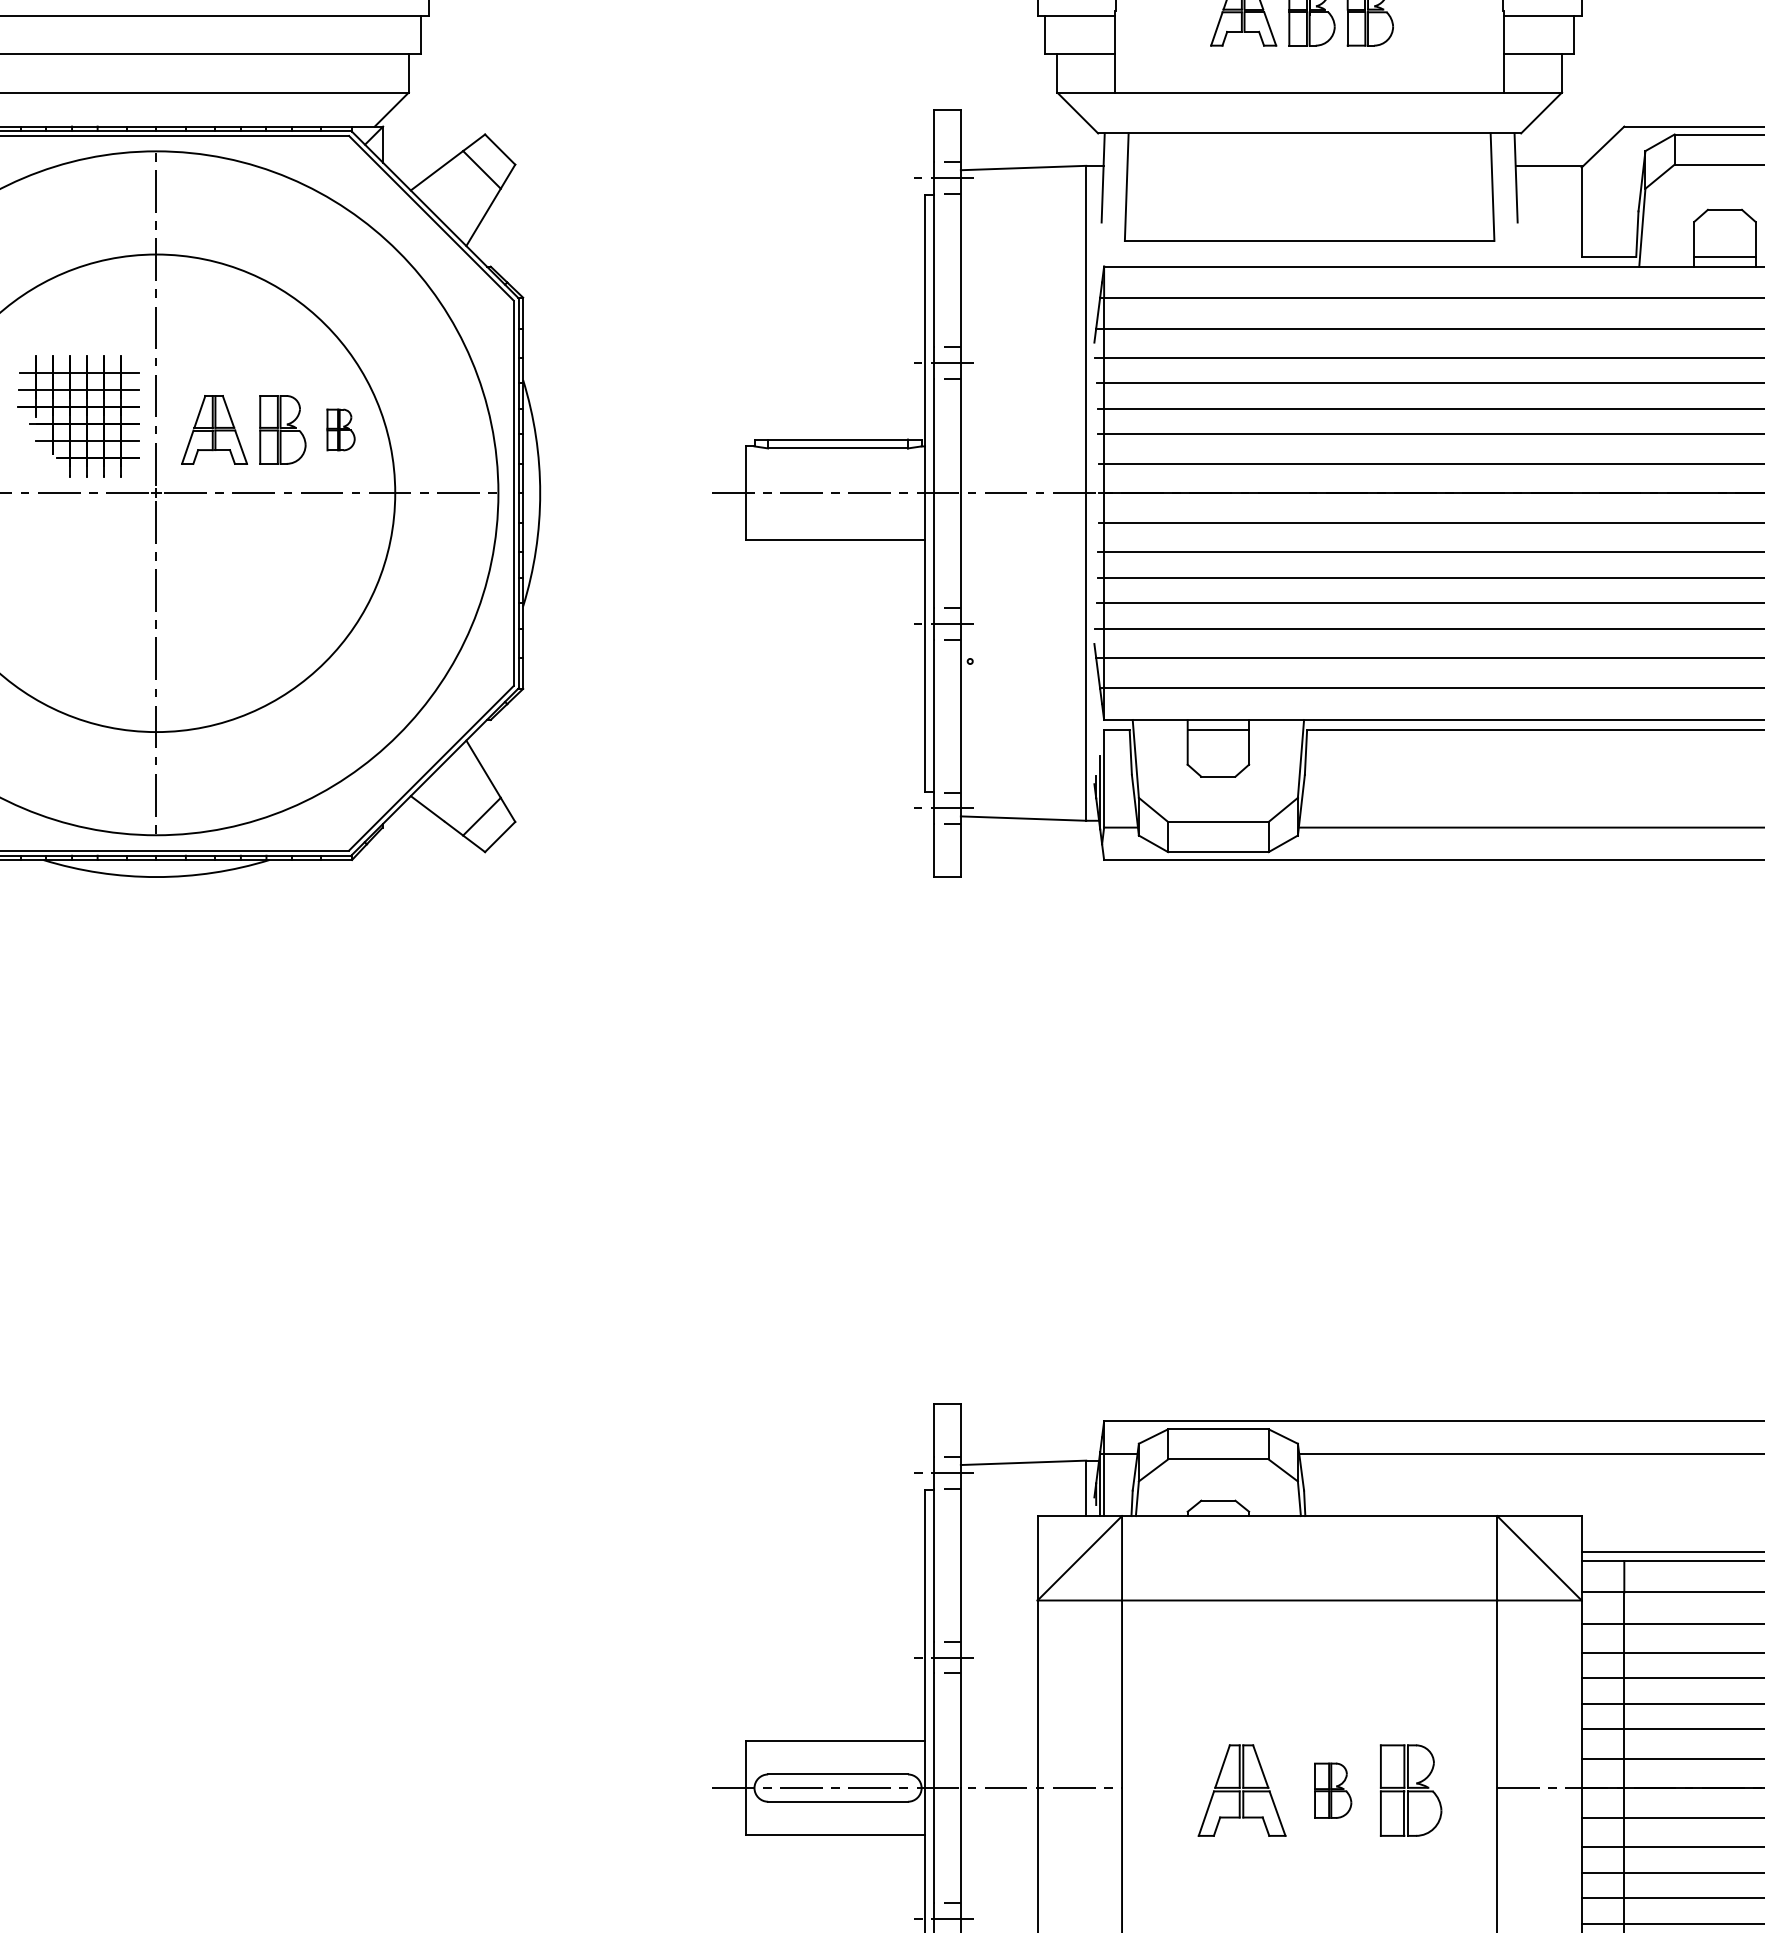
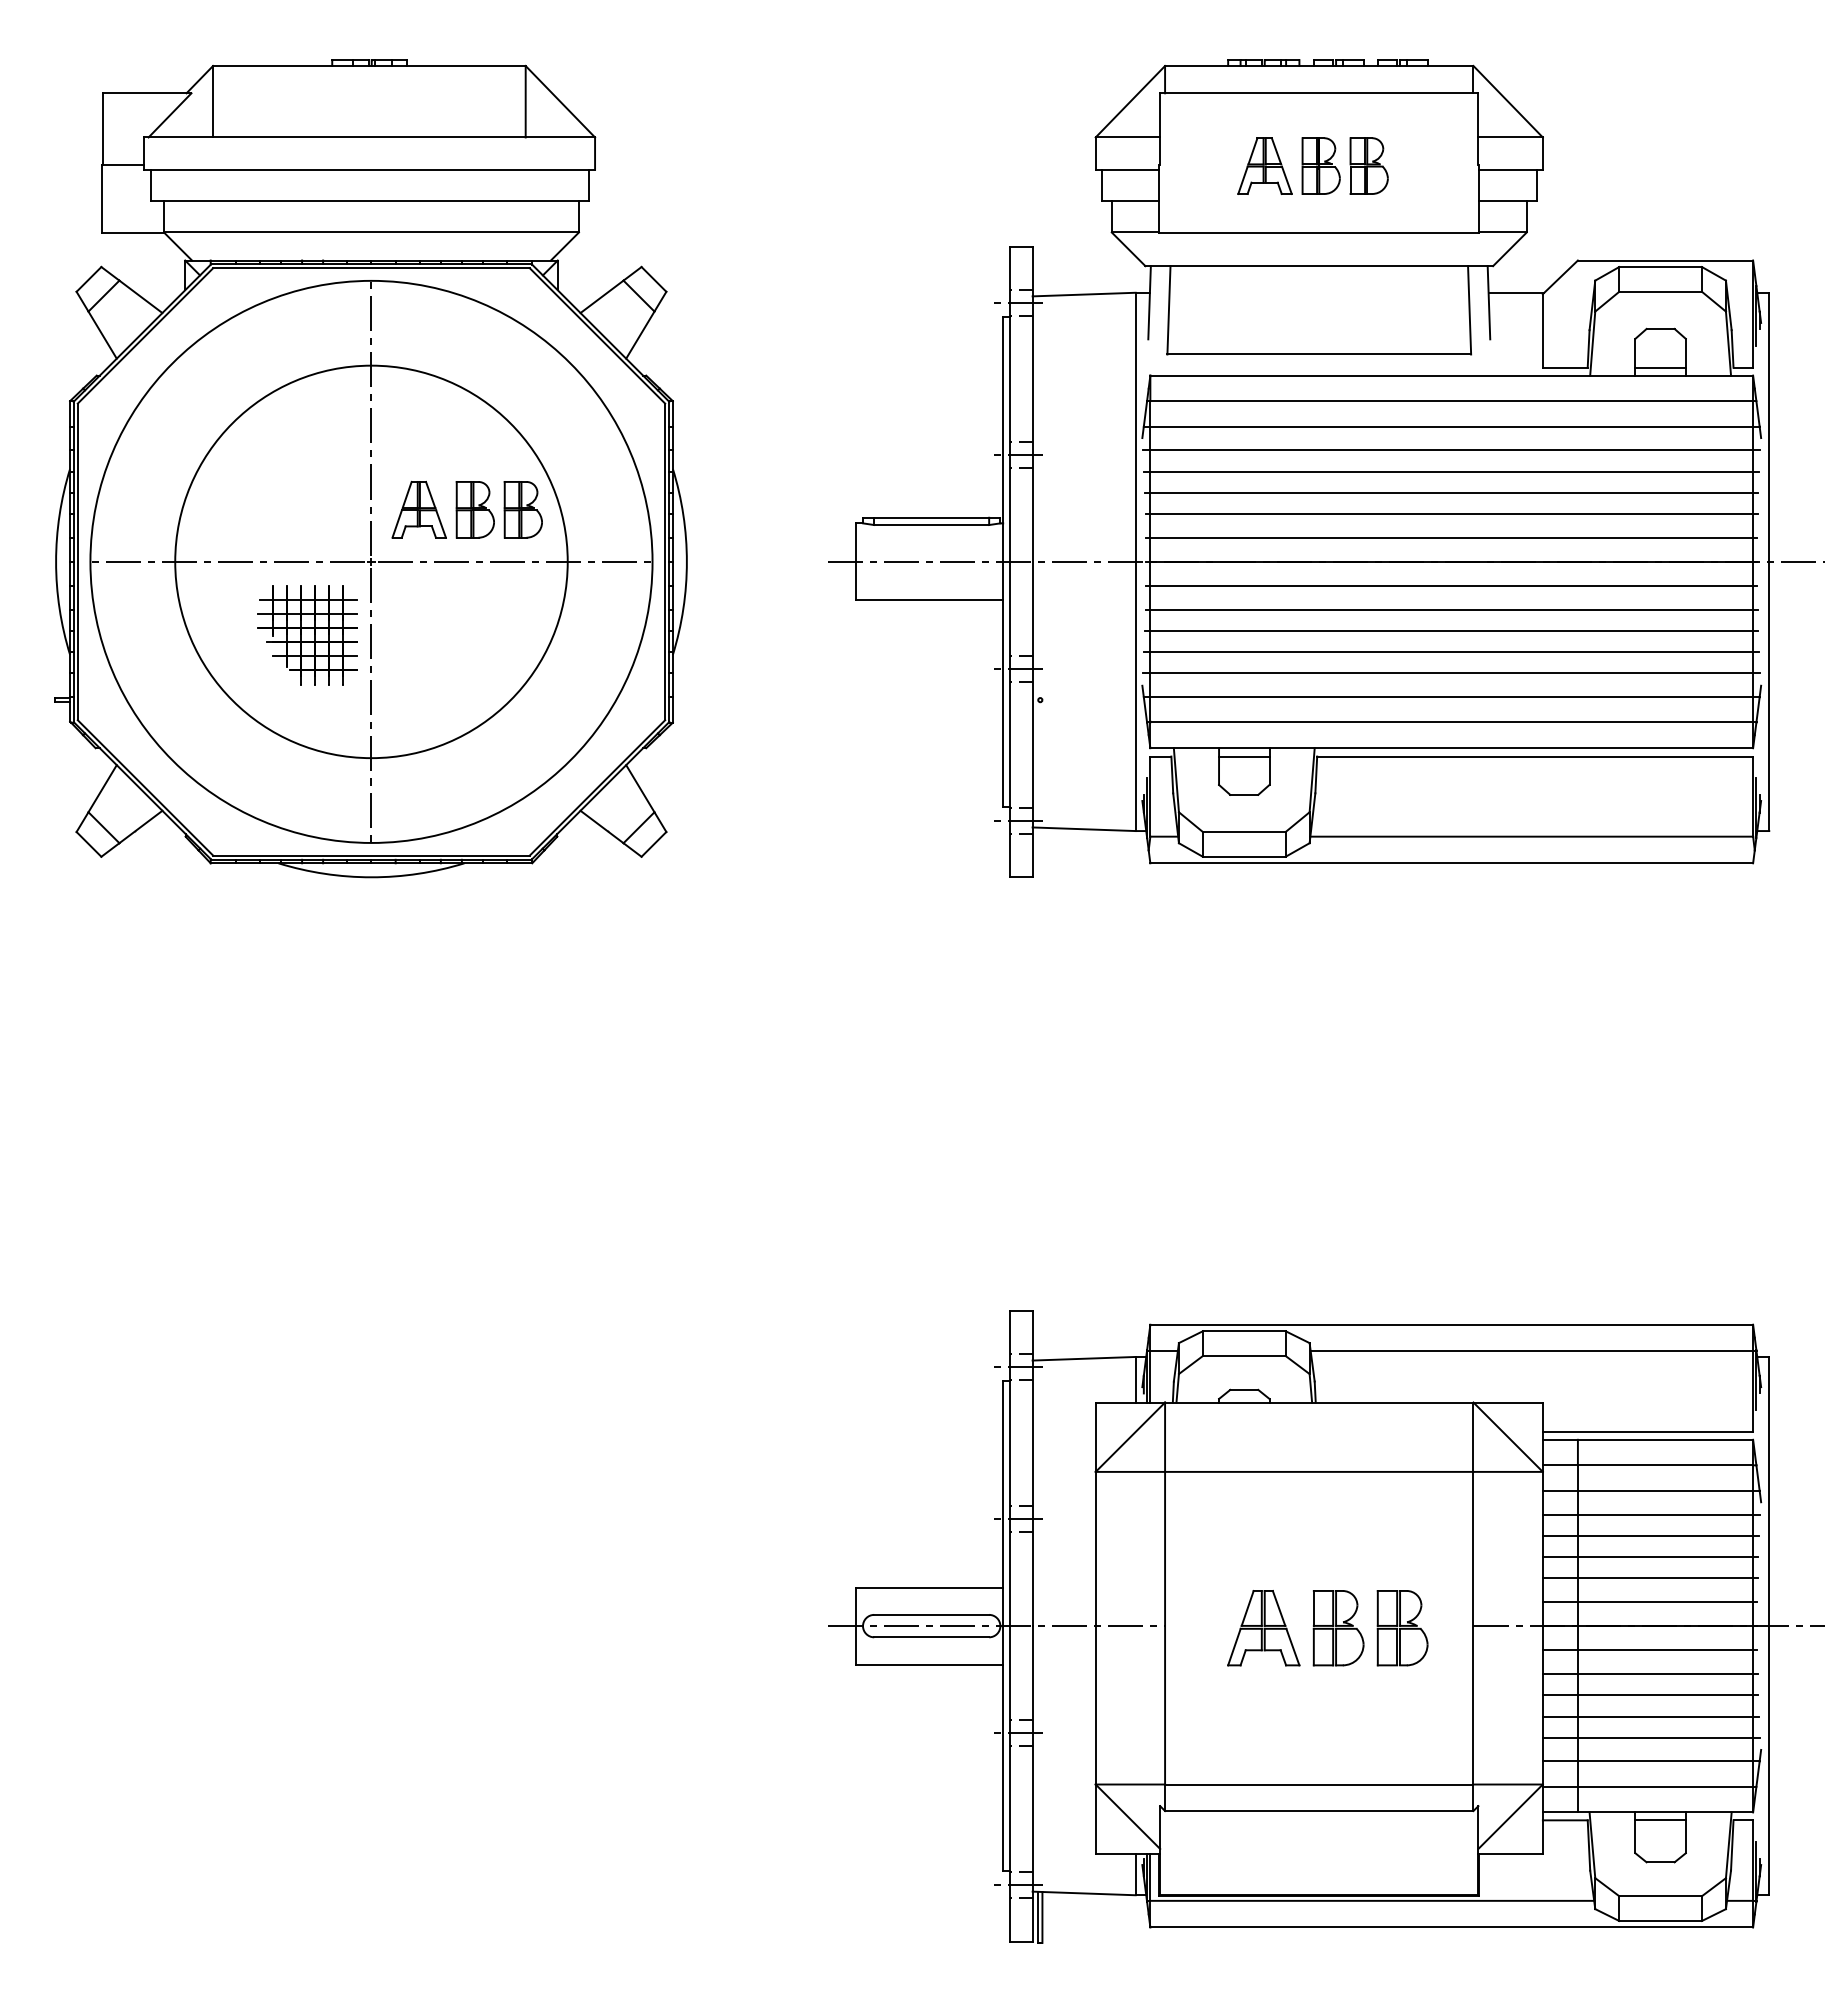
part: (78, 416) -> (307, 635), moved
part: (340, 429) -> (522, 509), size x1.67
part: (1333, 1791) -> (1338, 1628), size x1.67

